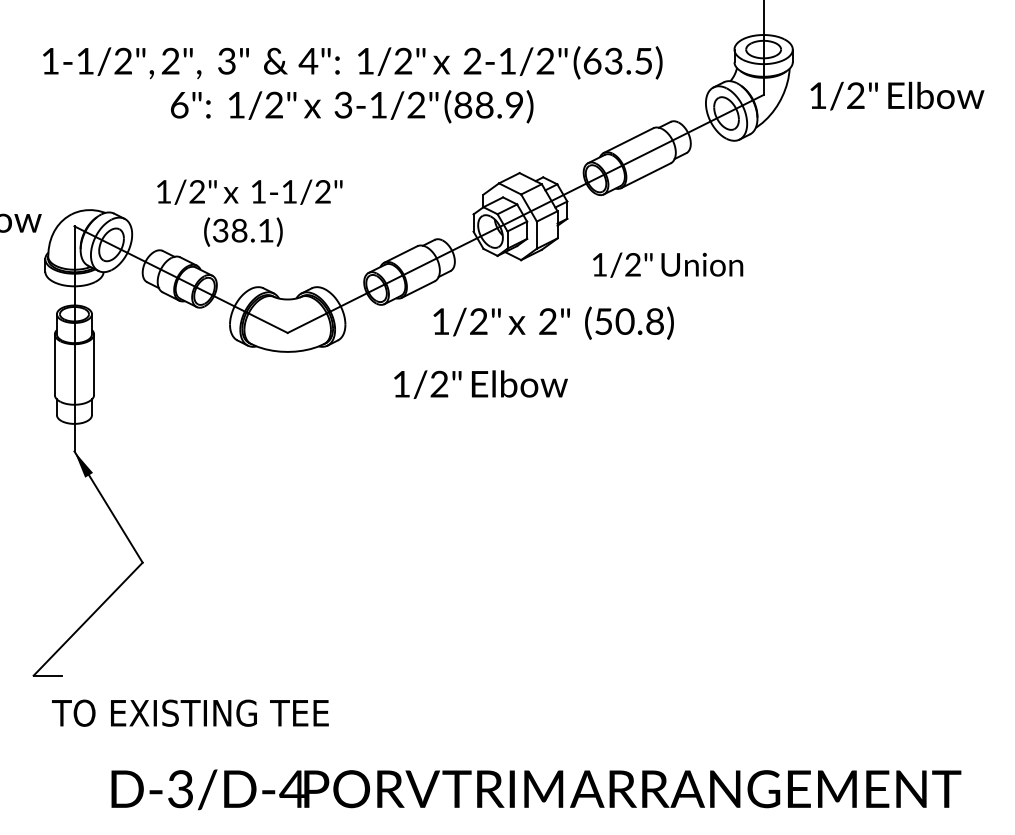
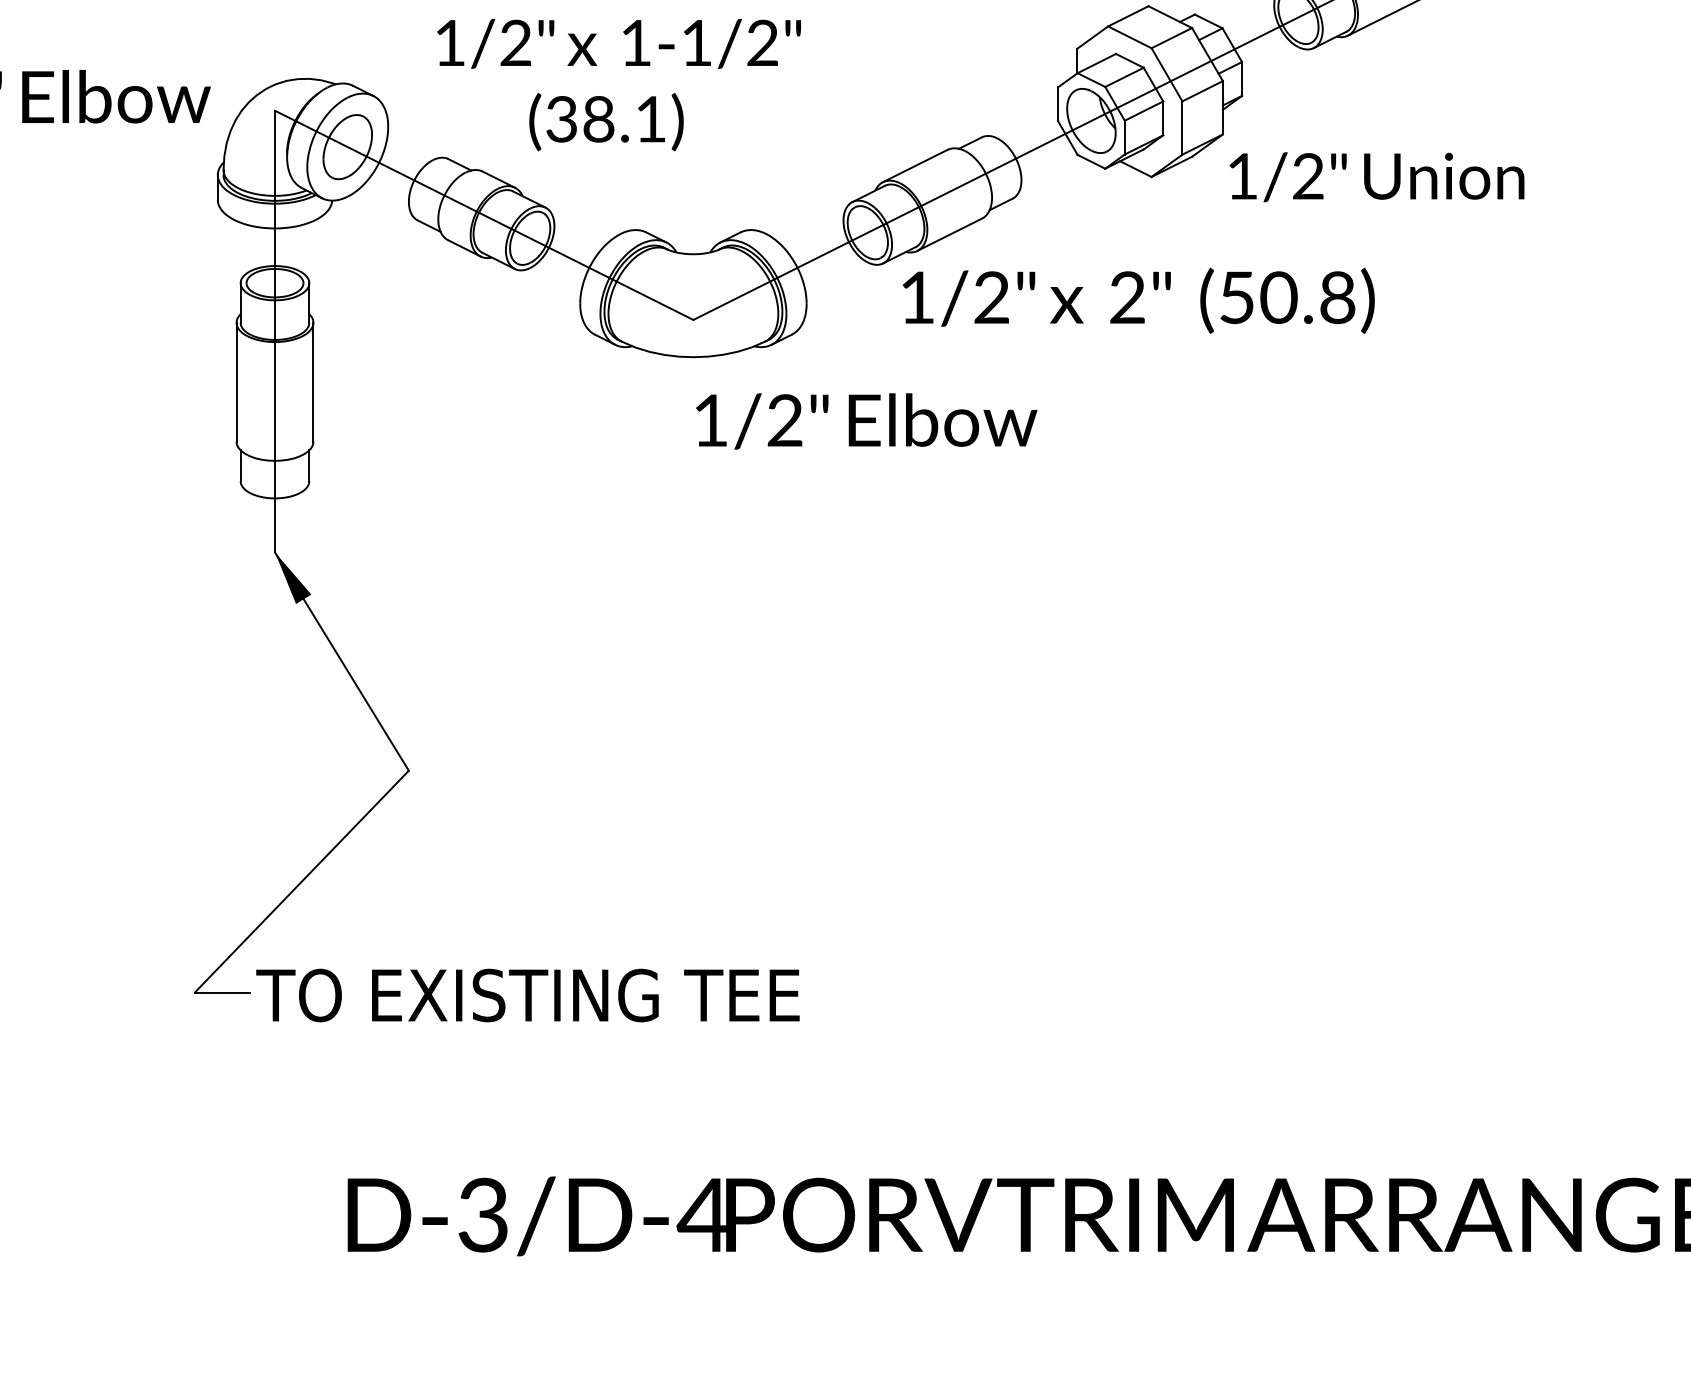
text: (668, 264) -> (1377, 175), moved
text: (553, 322) -> (1138, 299), moved
text: (480, 384) -> (865, 421), moved
text: (190, 712) -> (528, 994), moved

